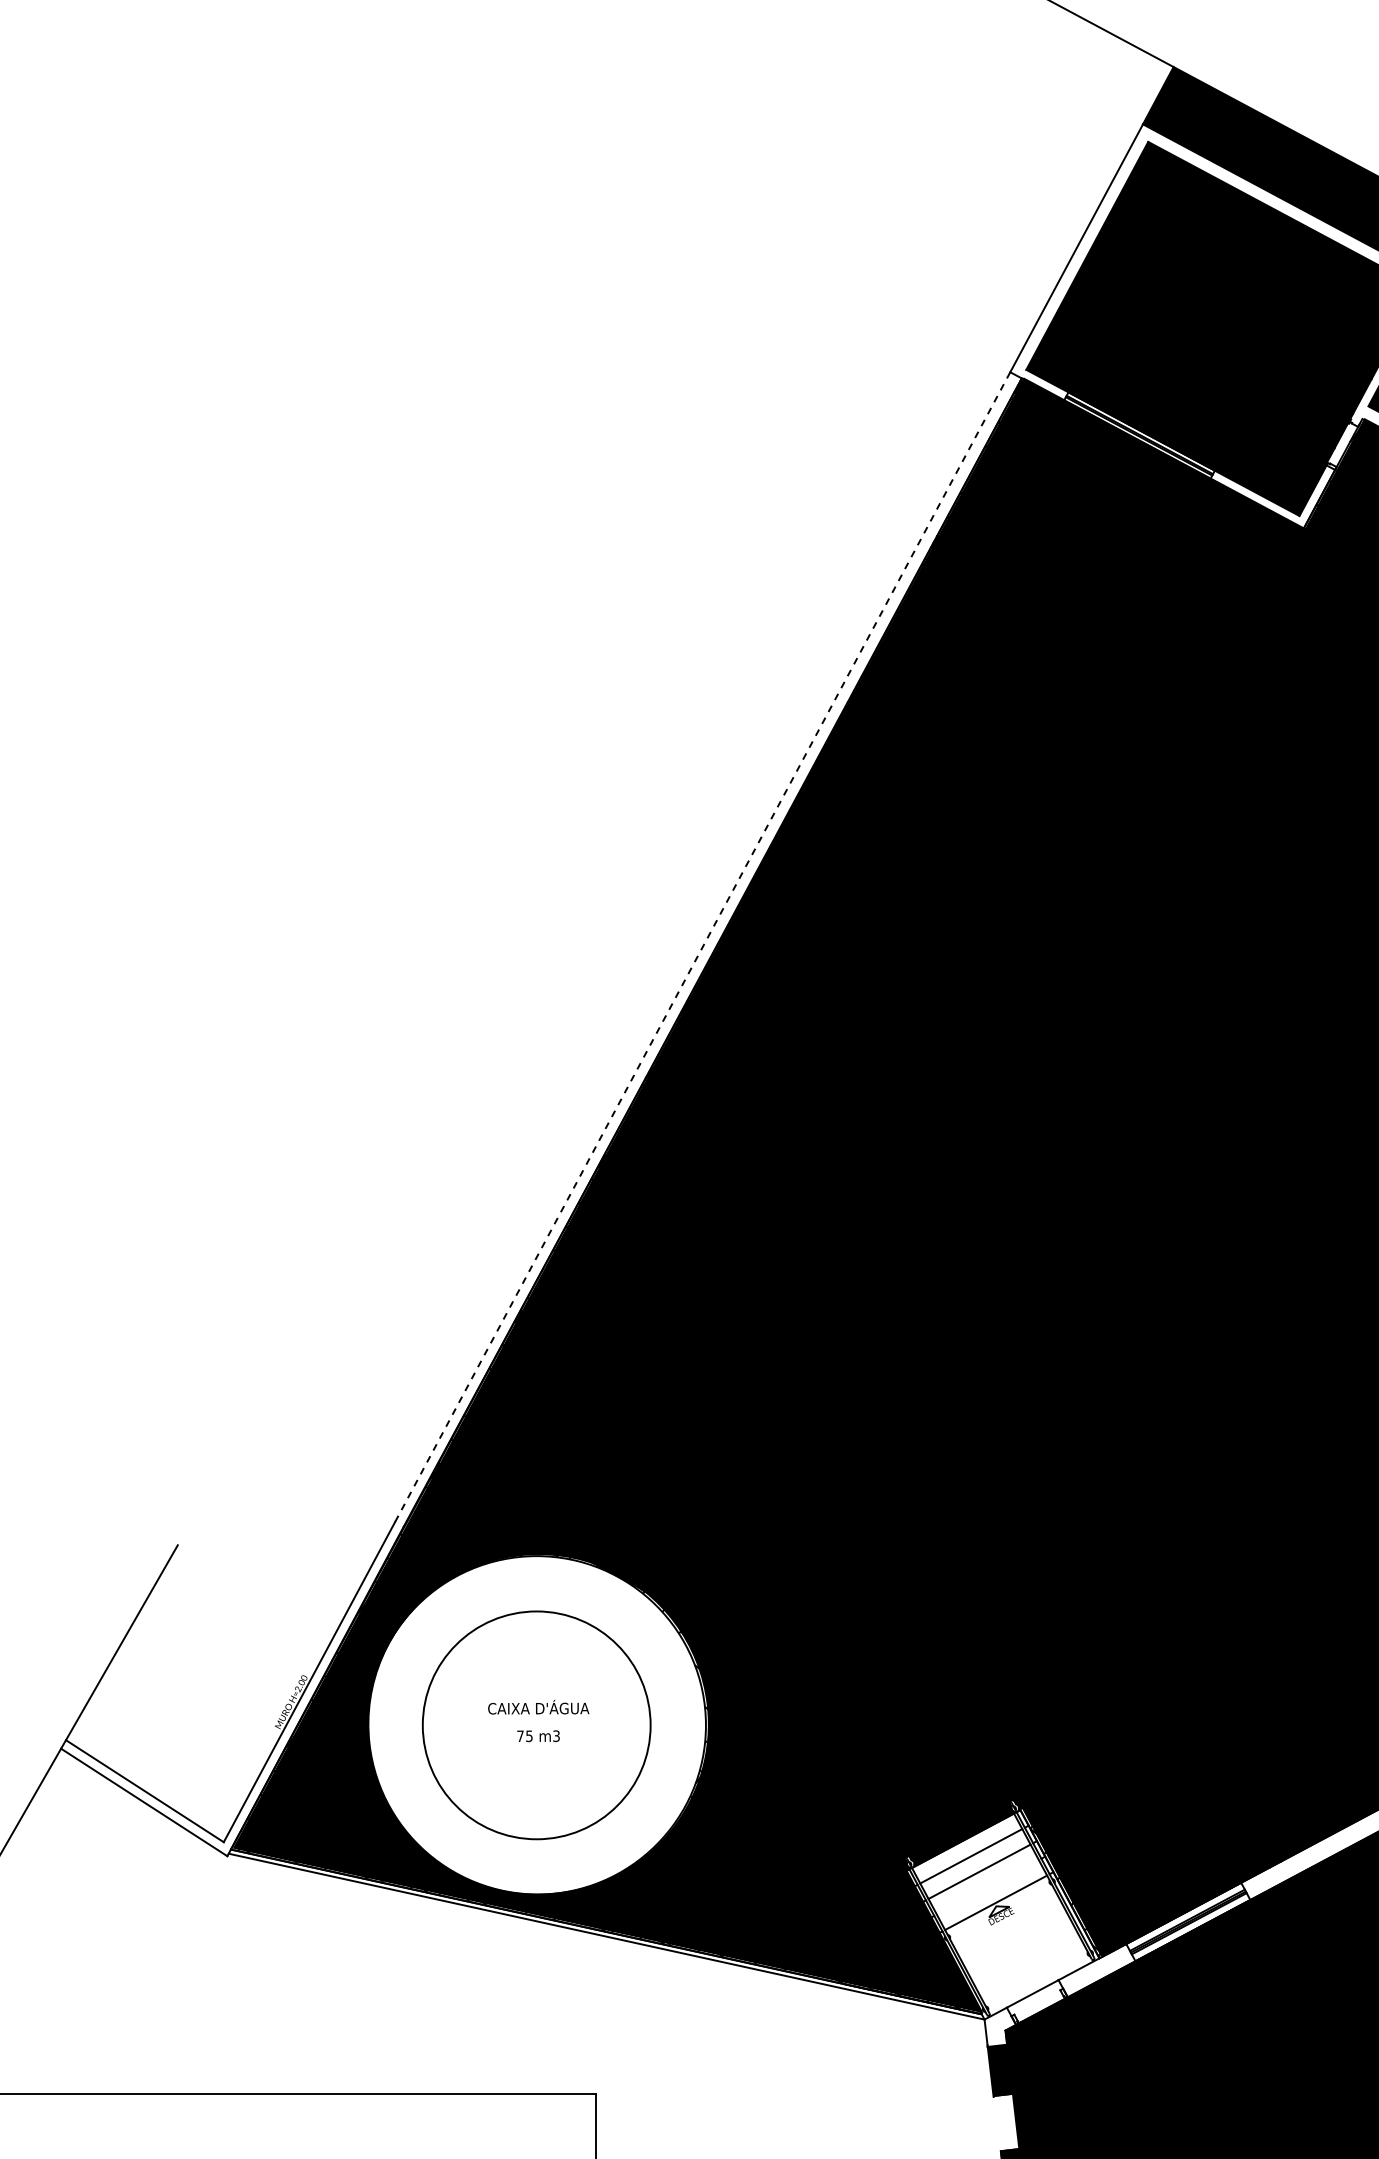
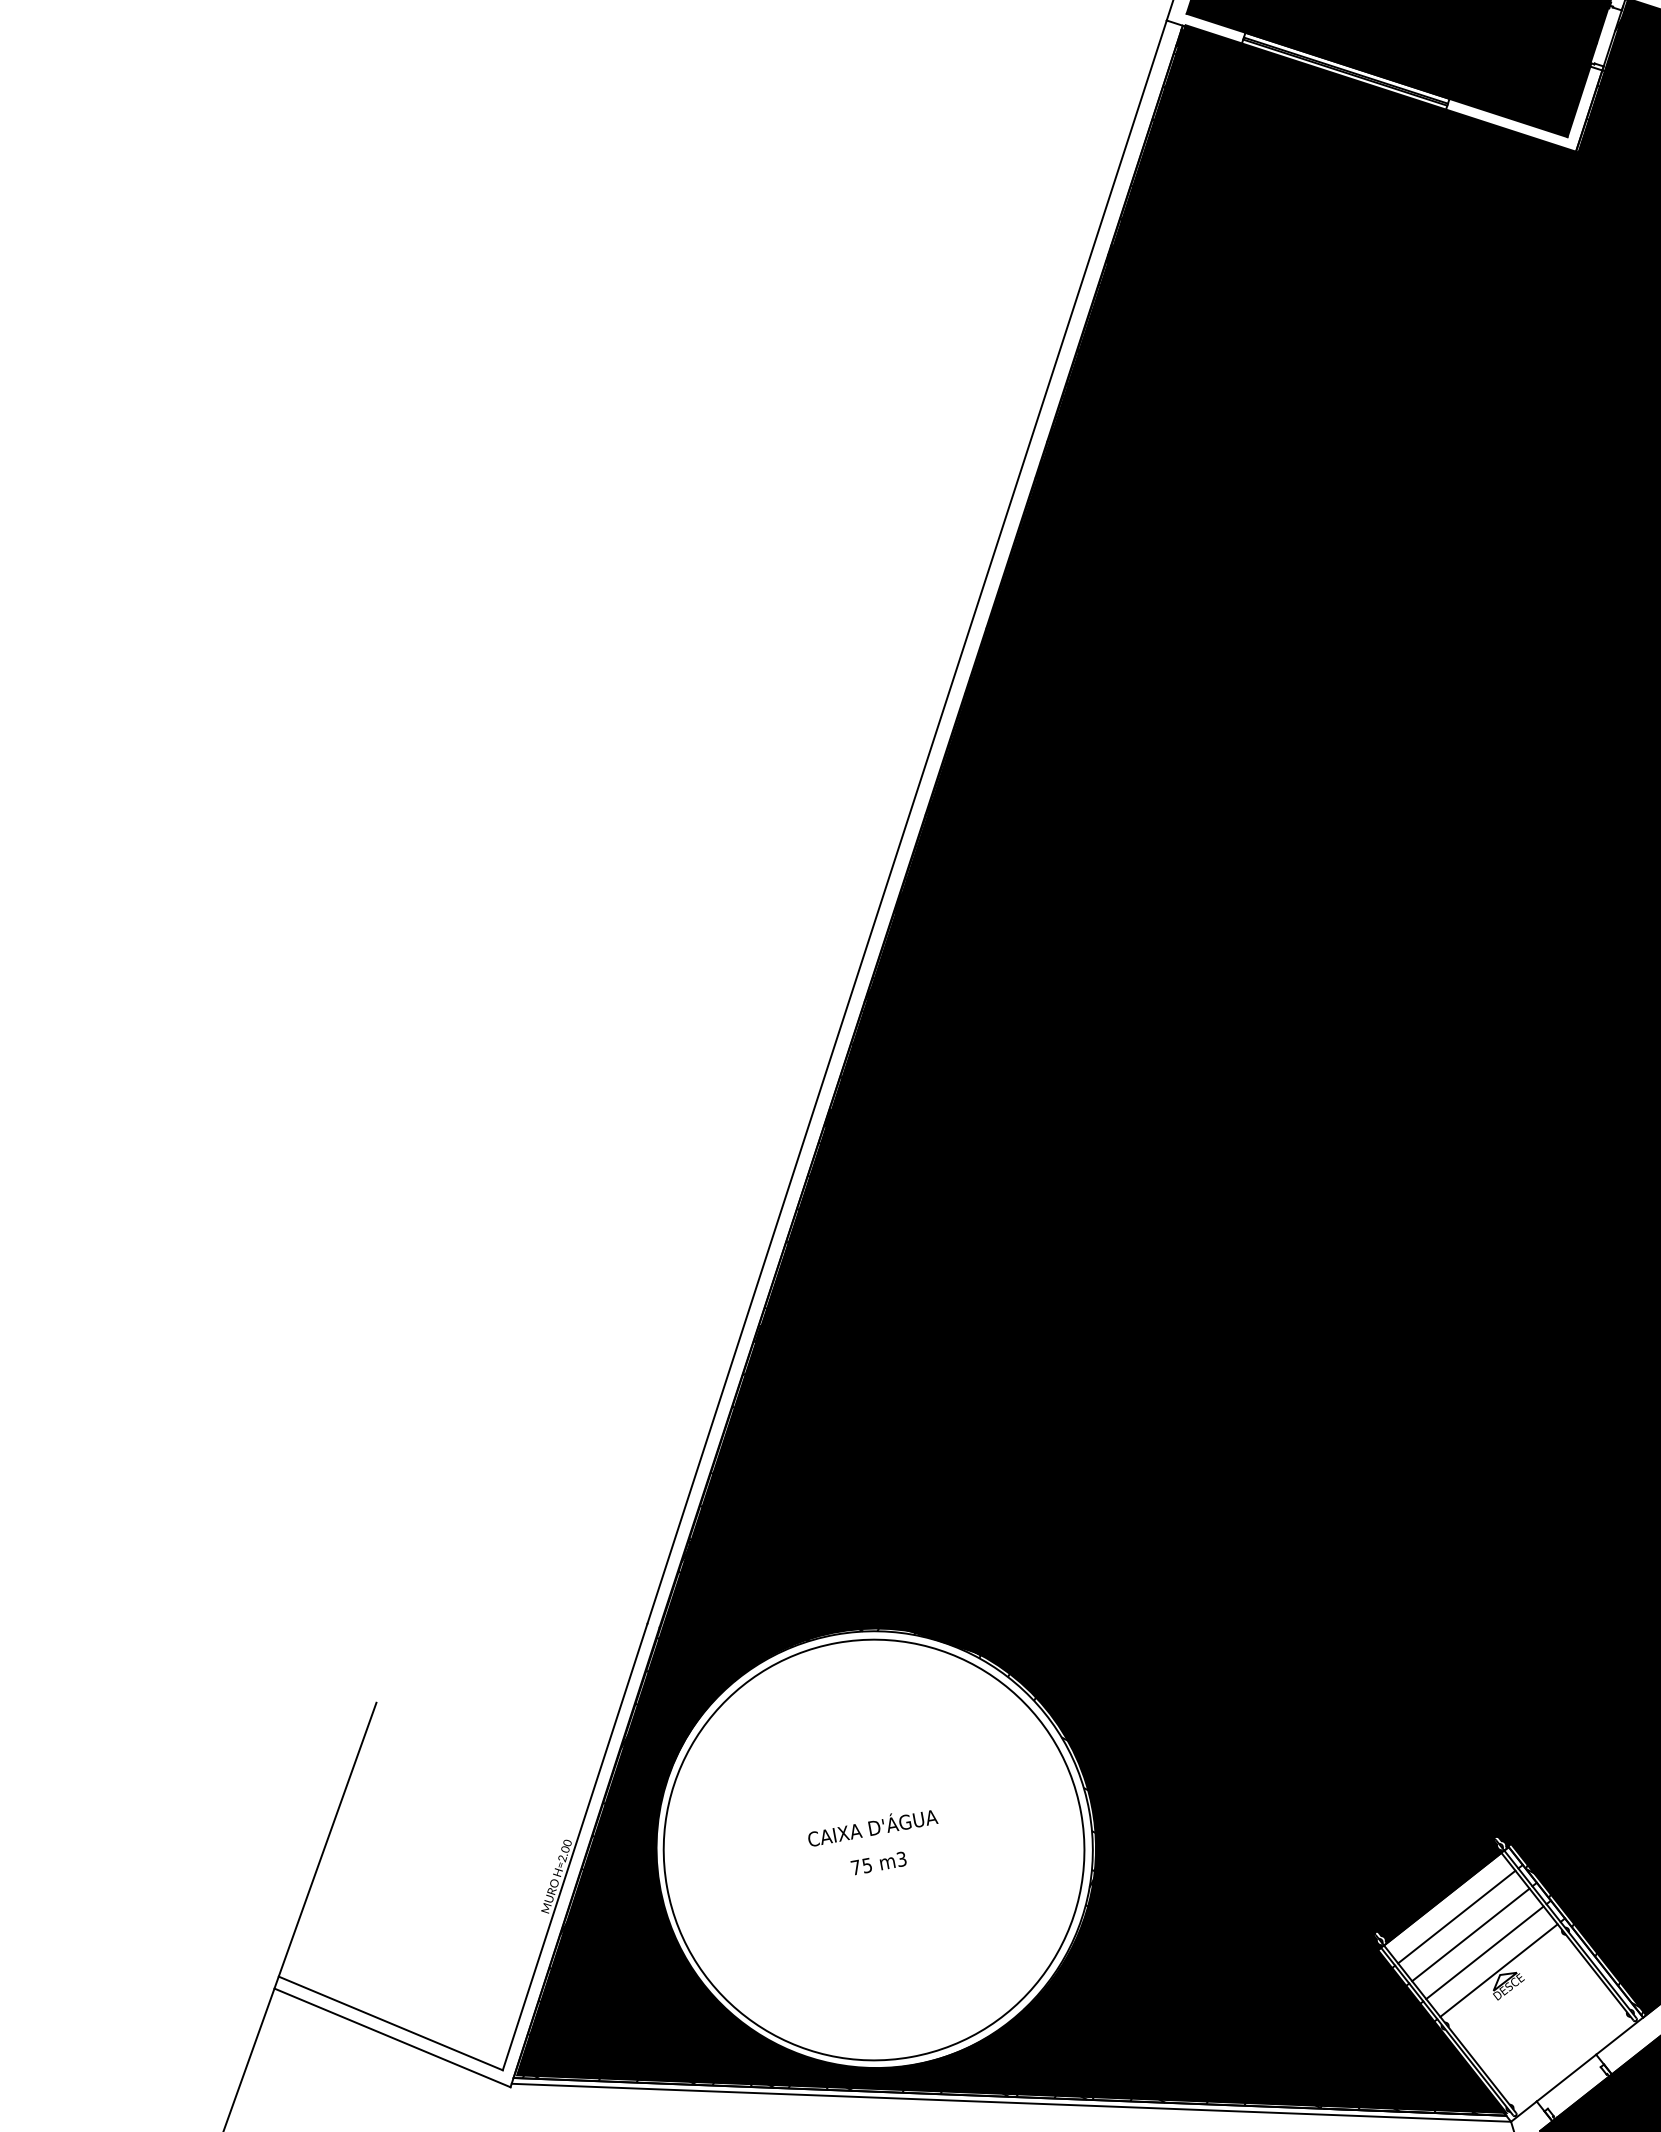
line: (702, 947) -> (906, 822), dashed -> solid
circle: (536, 1725) -> (873, 1850), size x1.43
line: (987, 1887) -> (1484, 1953), added

